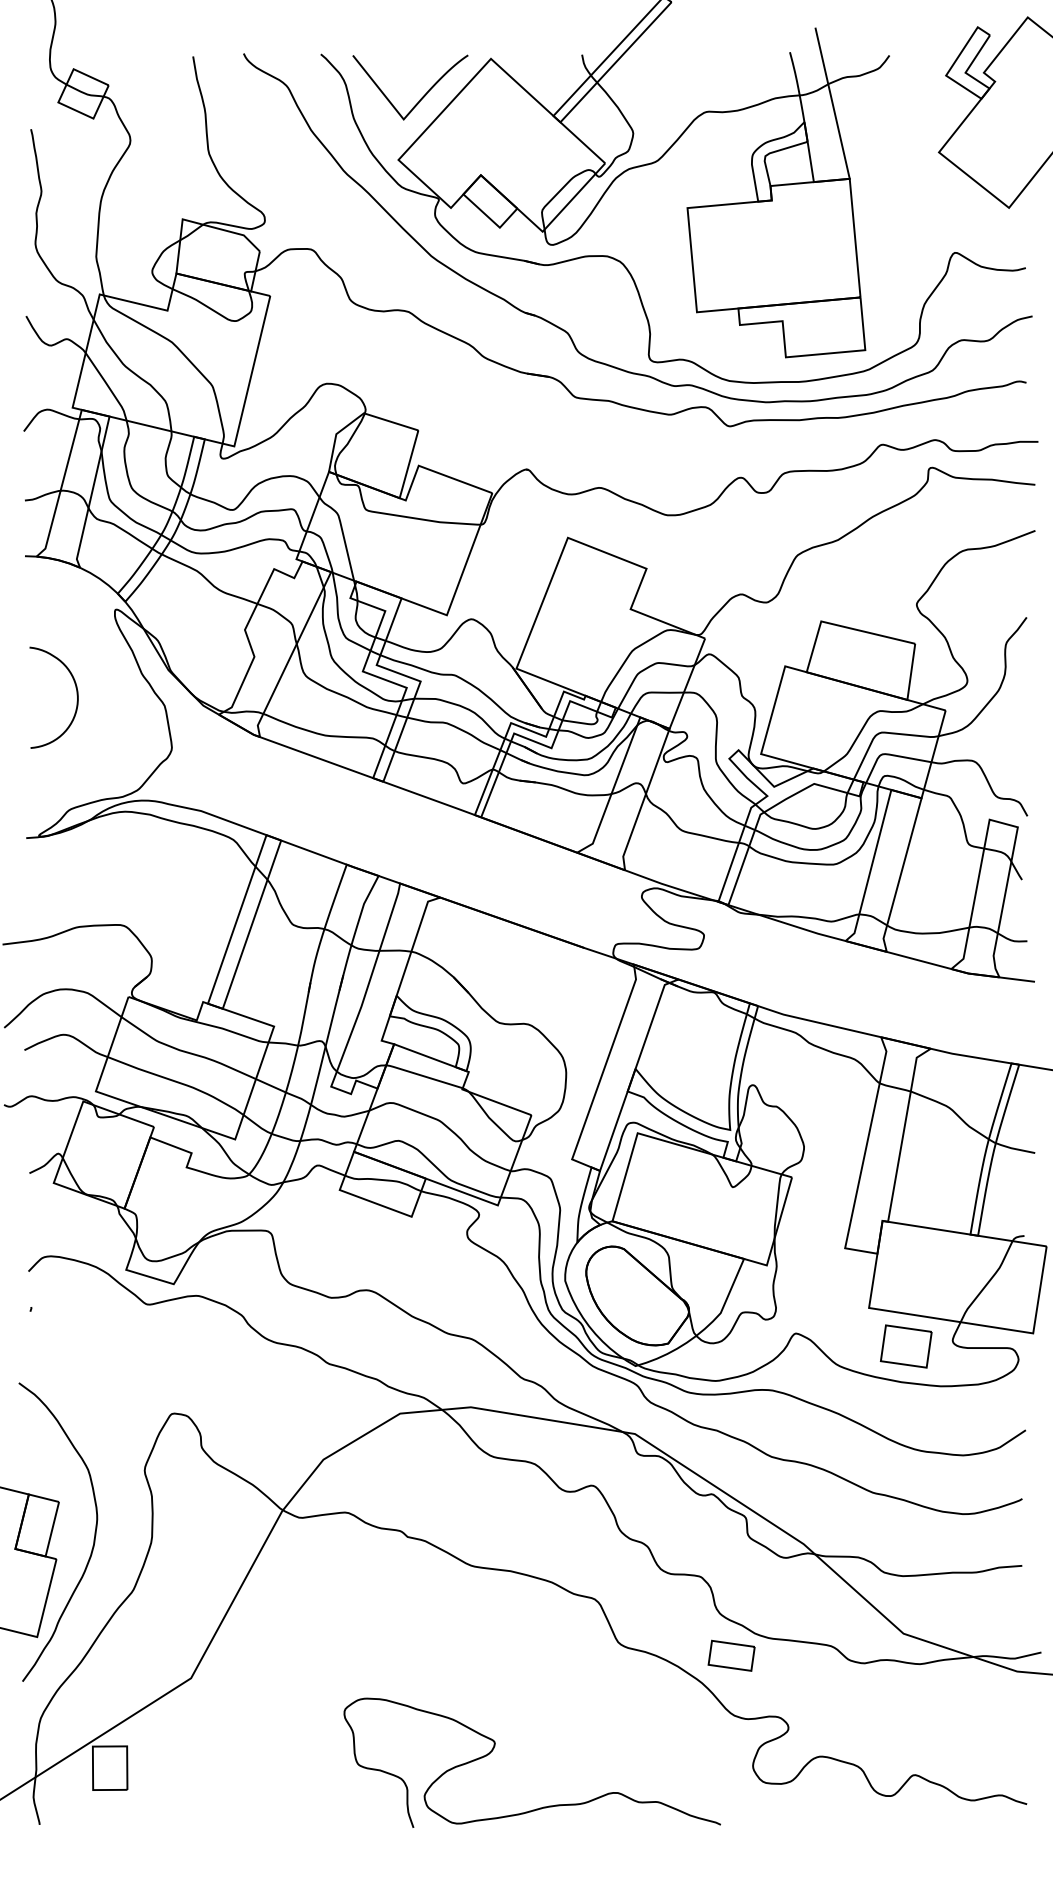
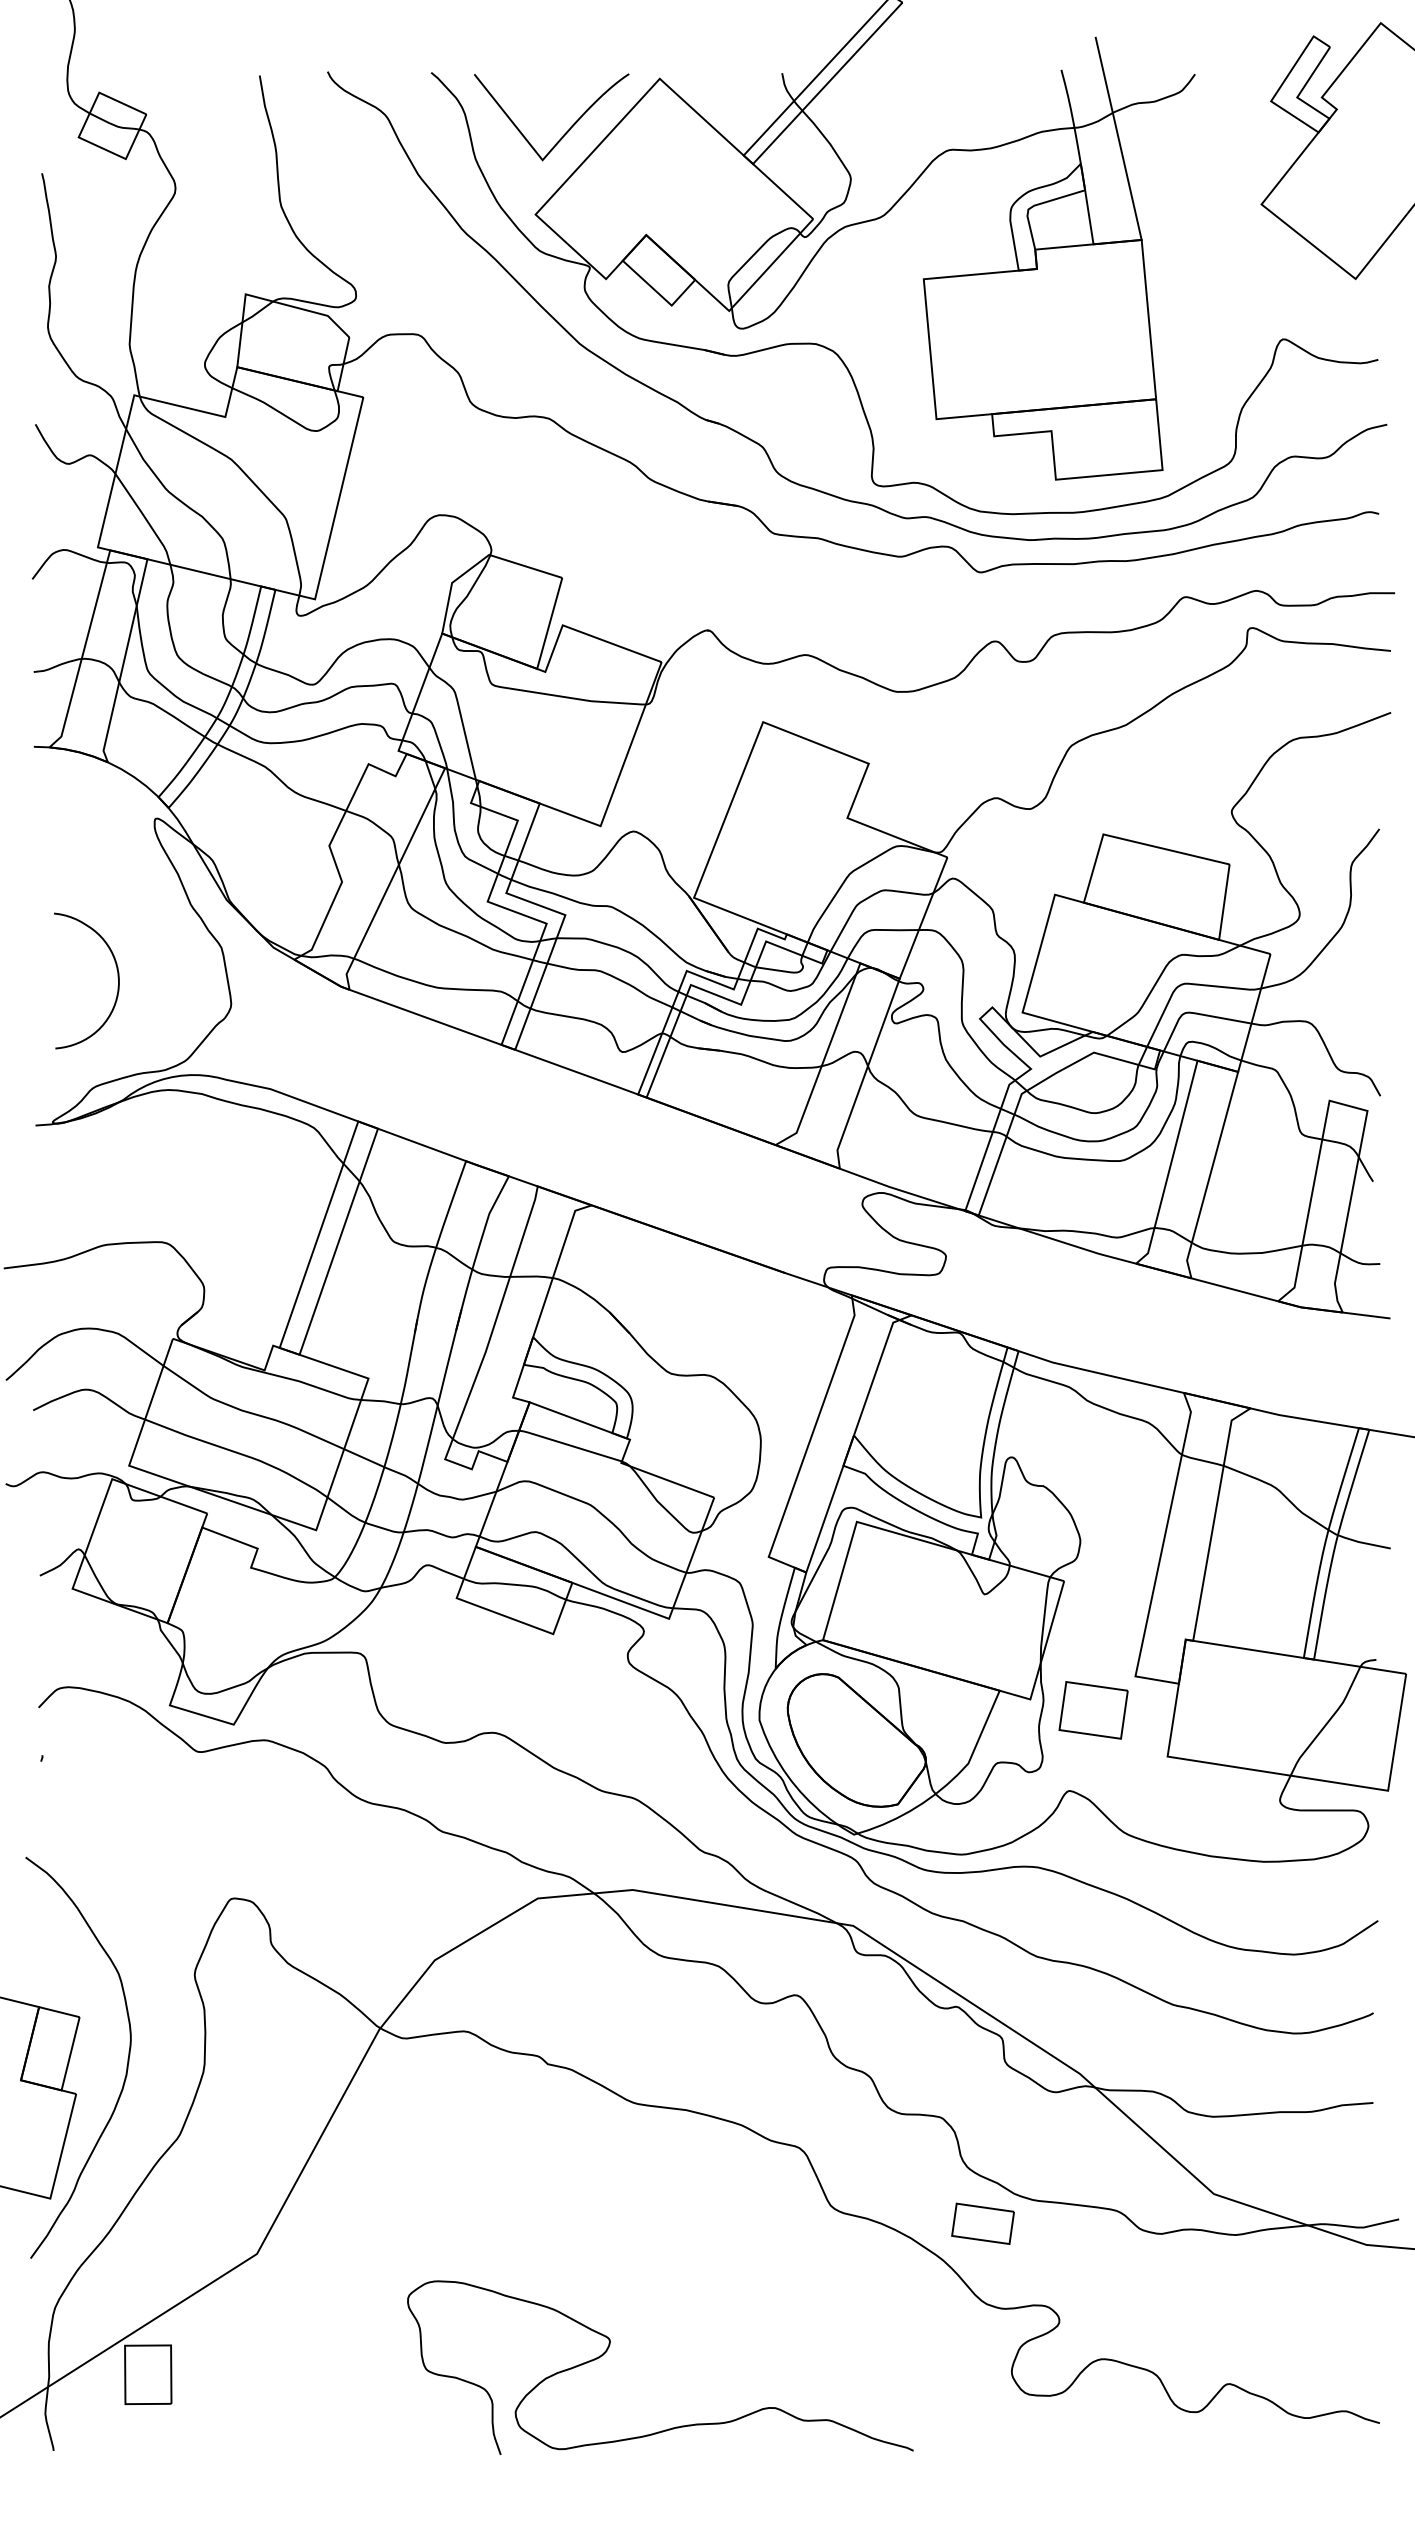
curve: (76, 695) -> (117, 977), moved
part: (906, 1346) -> (1093, 1710), moved
curve: (495, 1746) -> (610, 2345), moved

